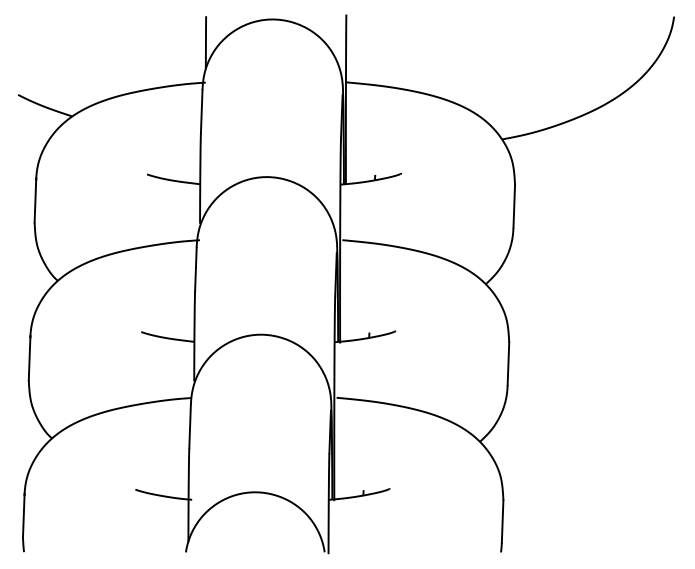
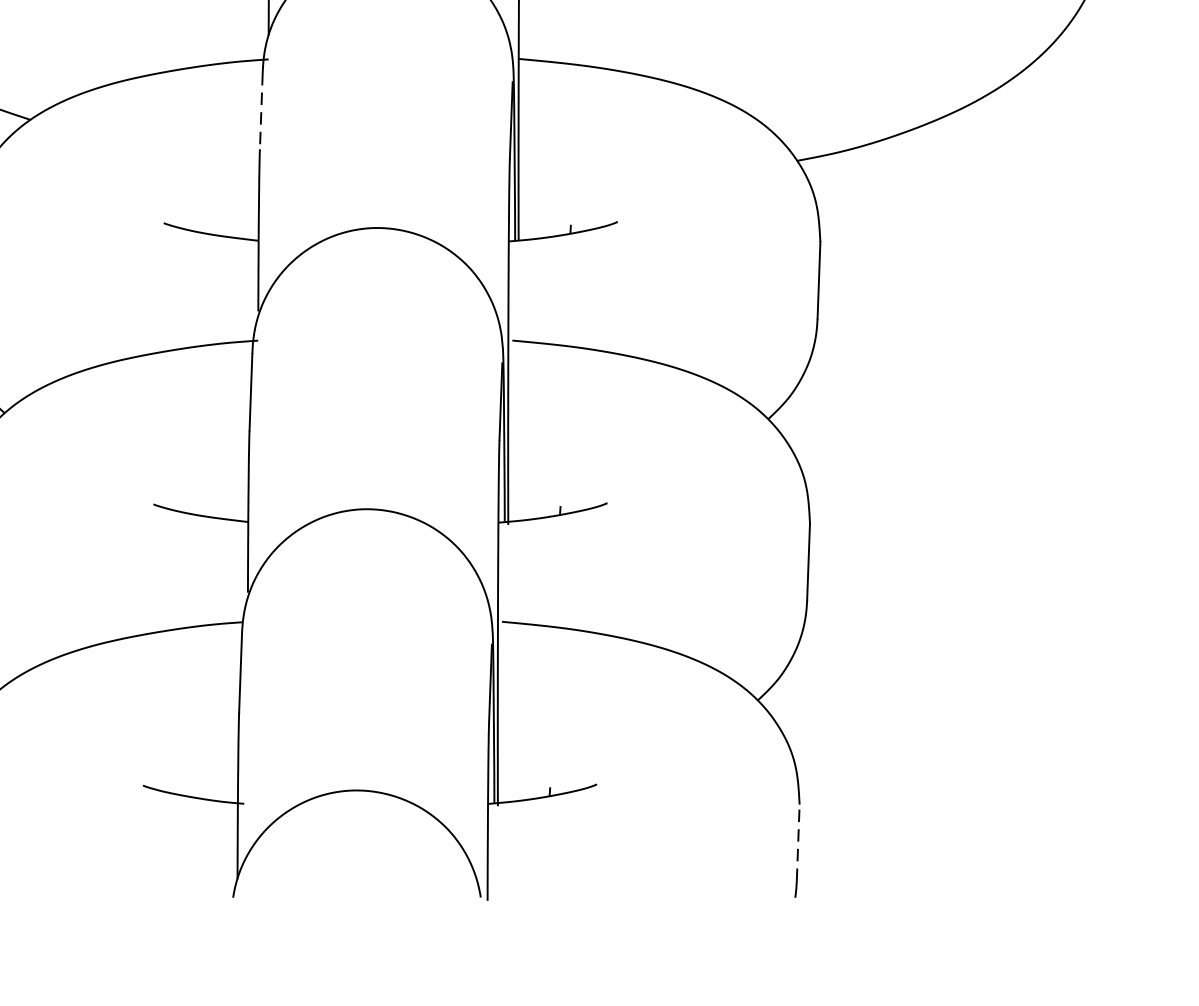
line: (201, 112) -> (260, 112), solid -> dashed
line: (502, 521) -> (798, 842), solid -> dashed

